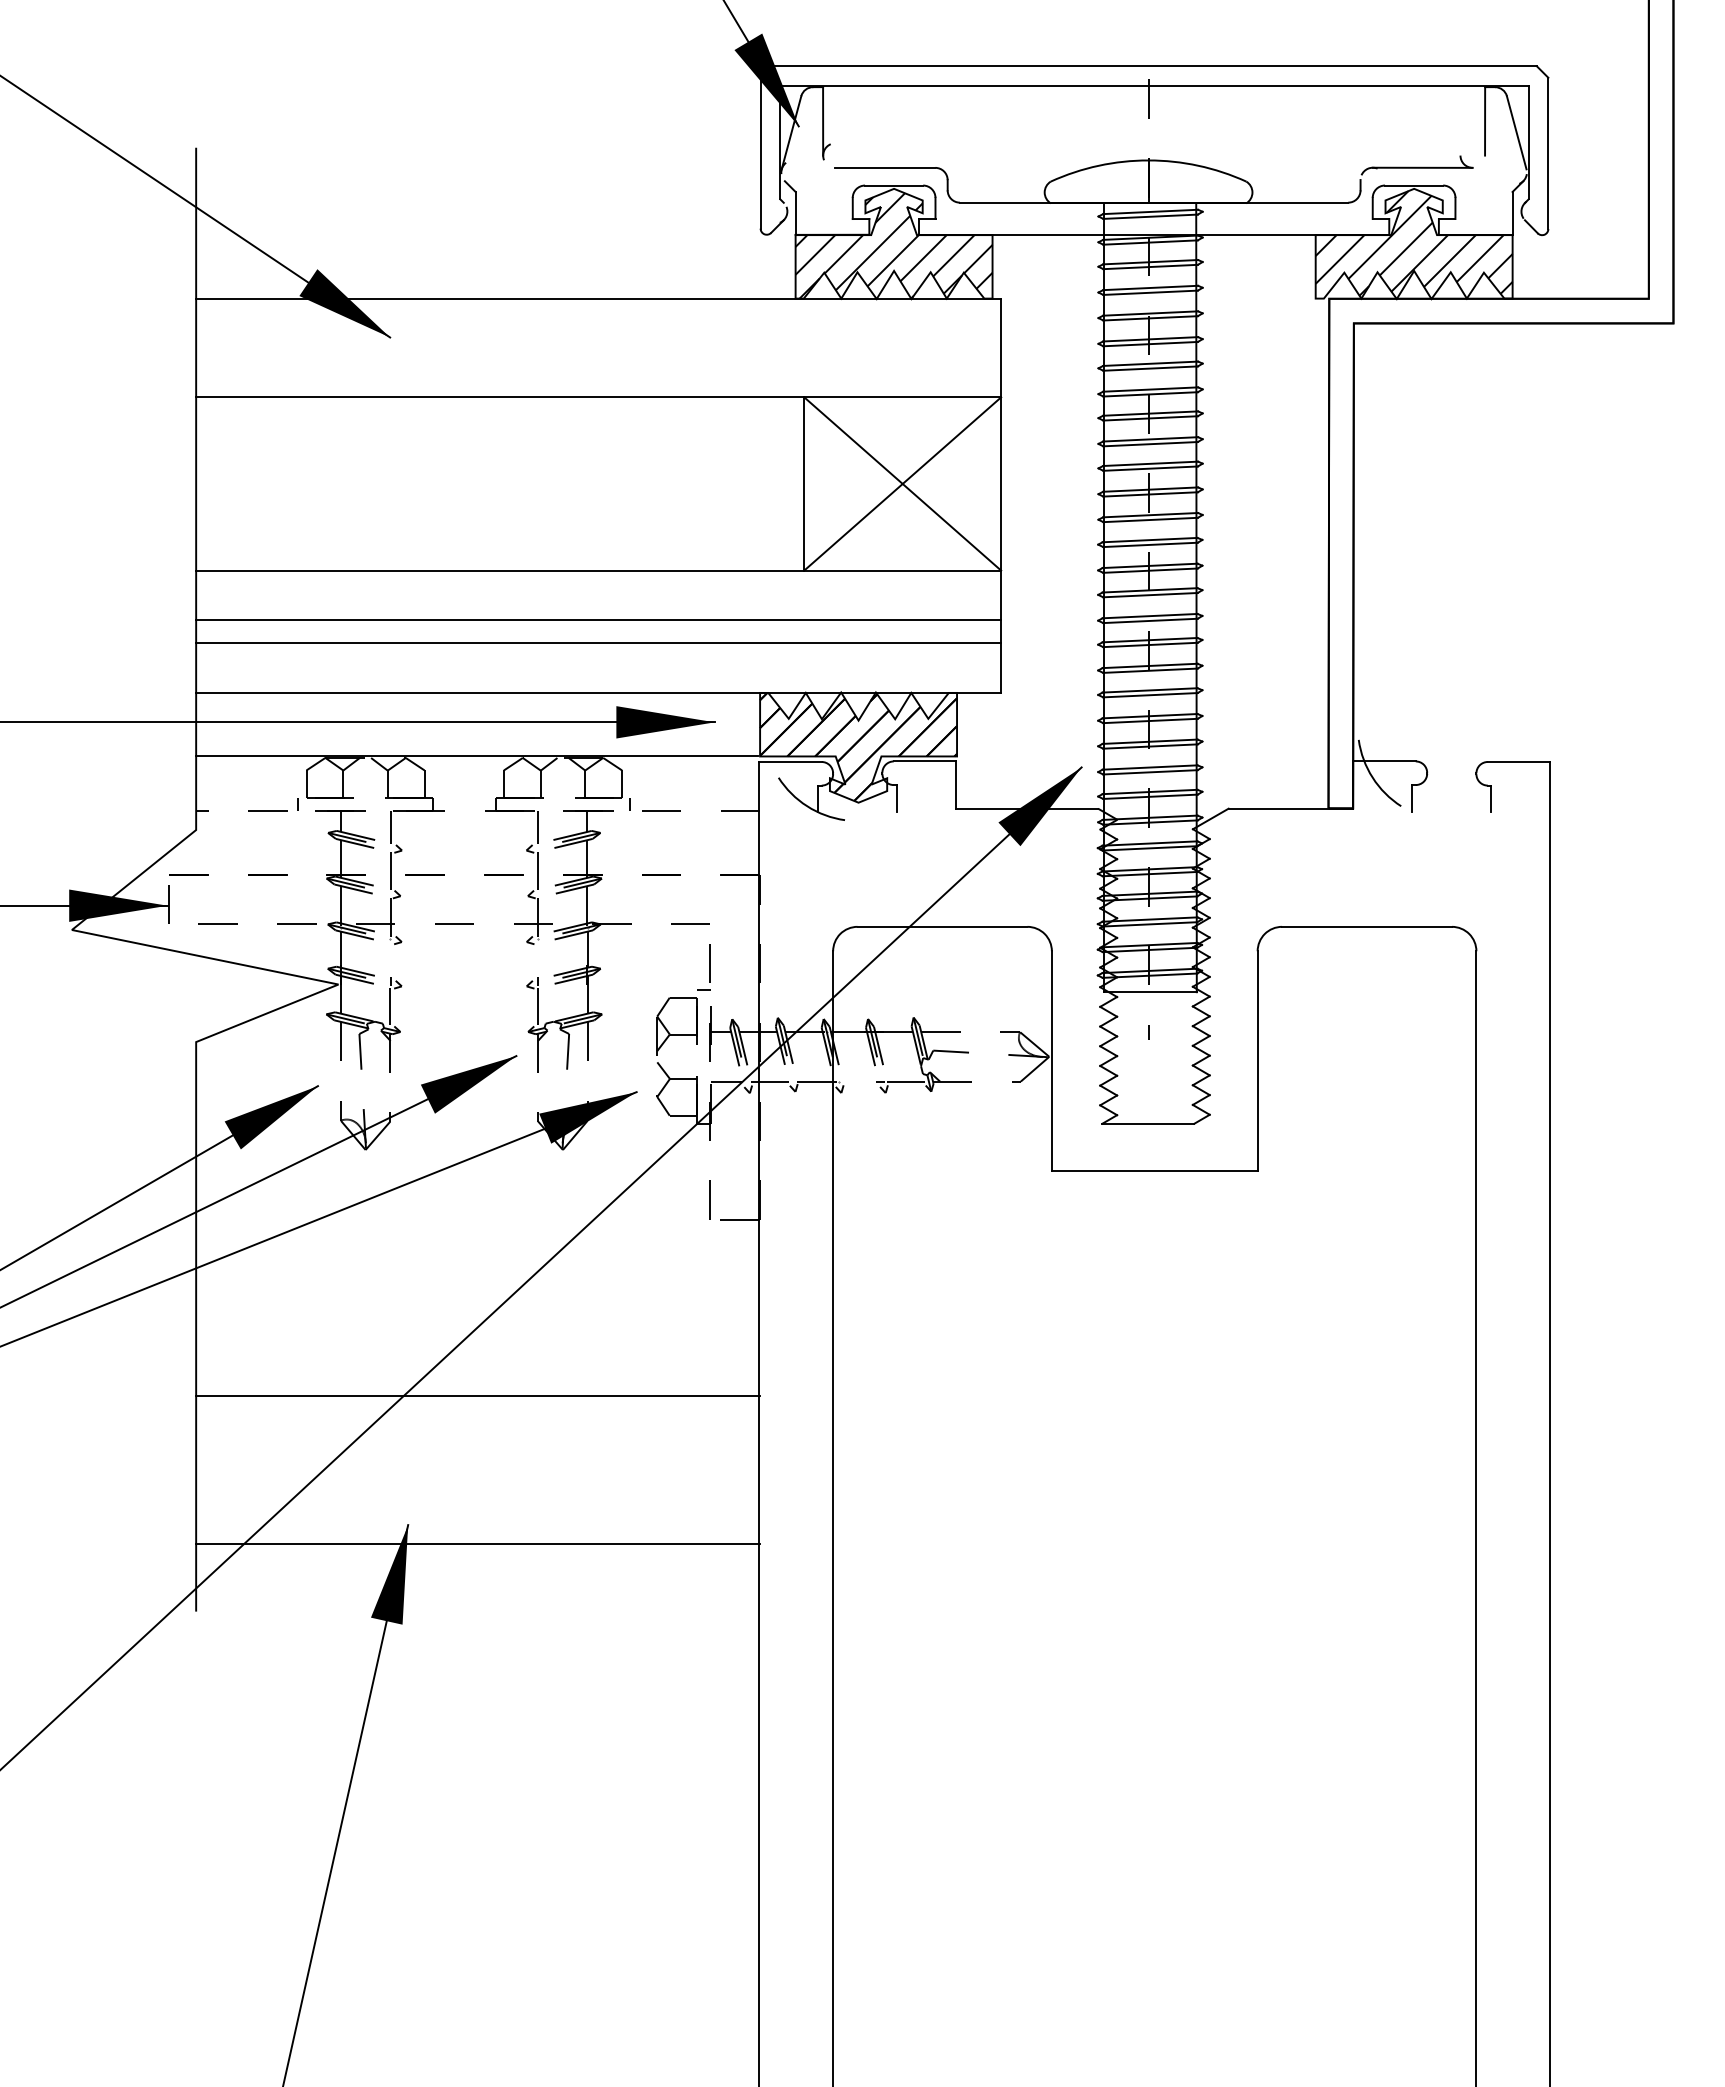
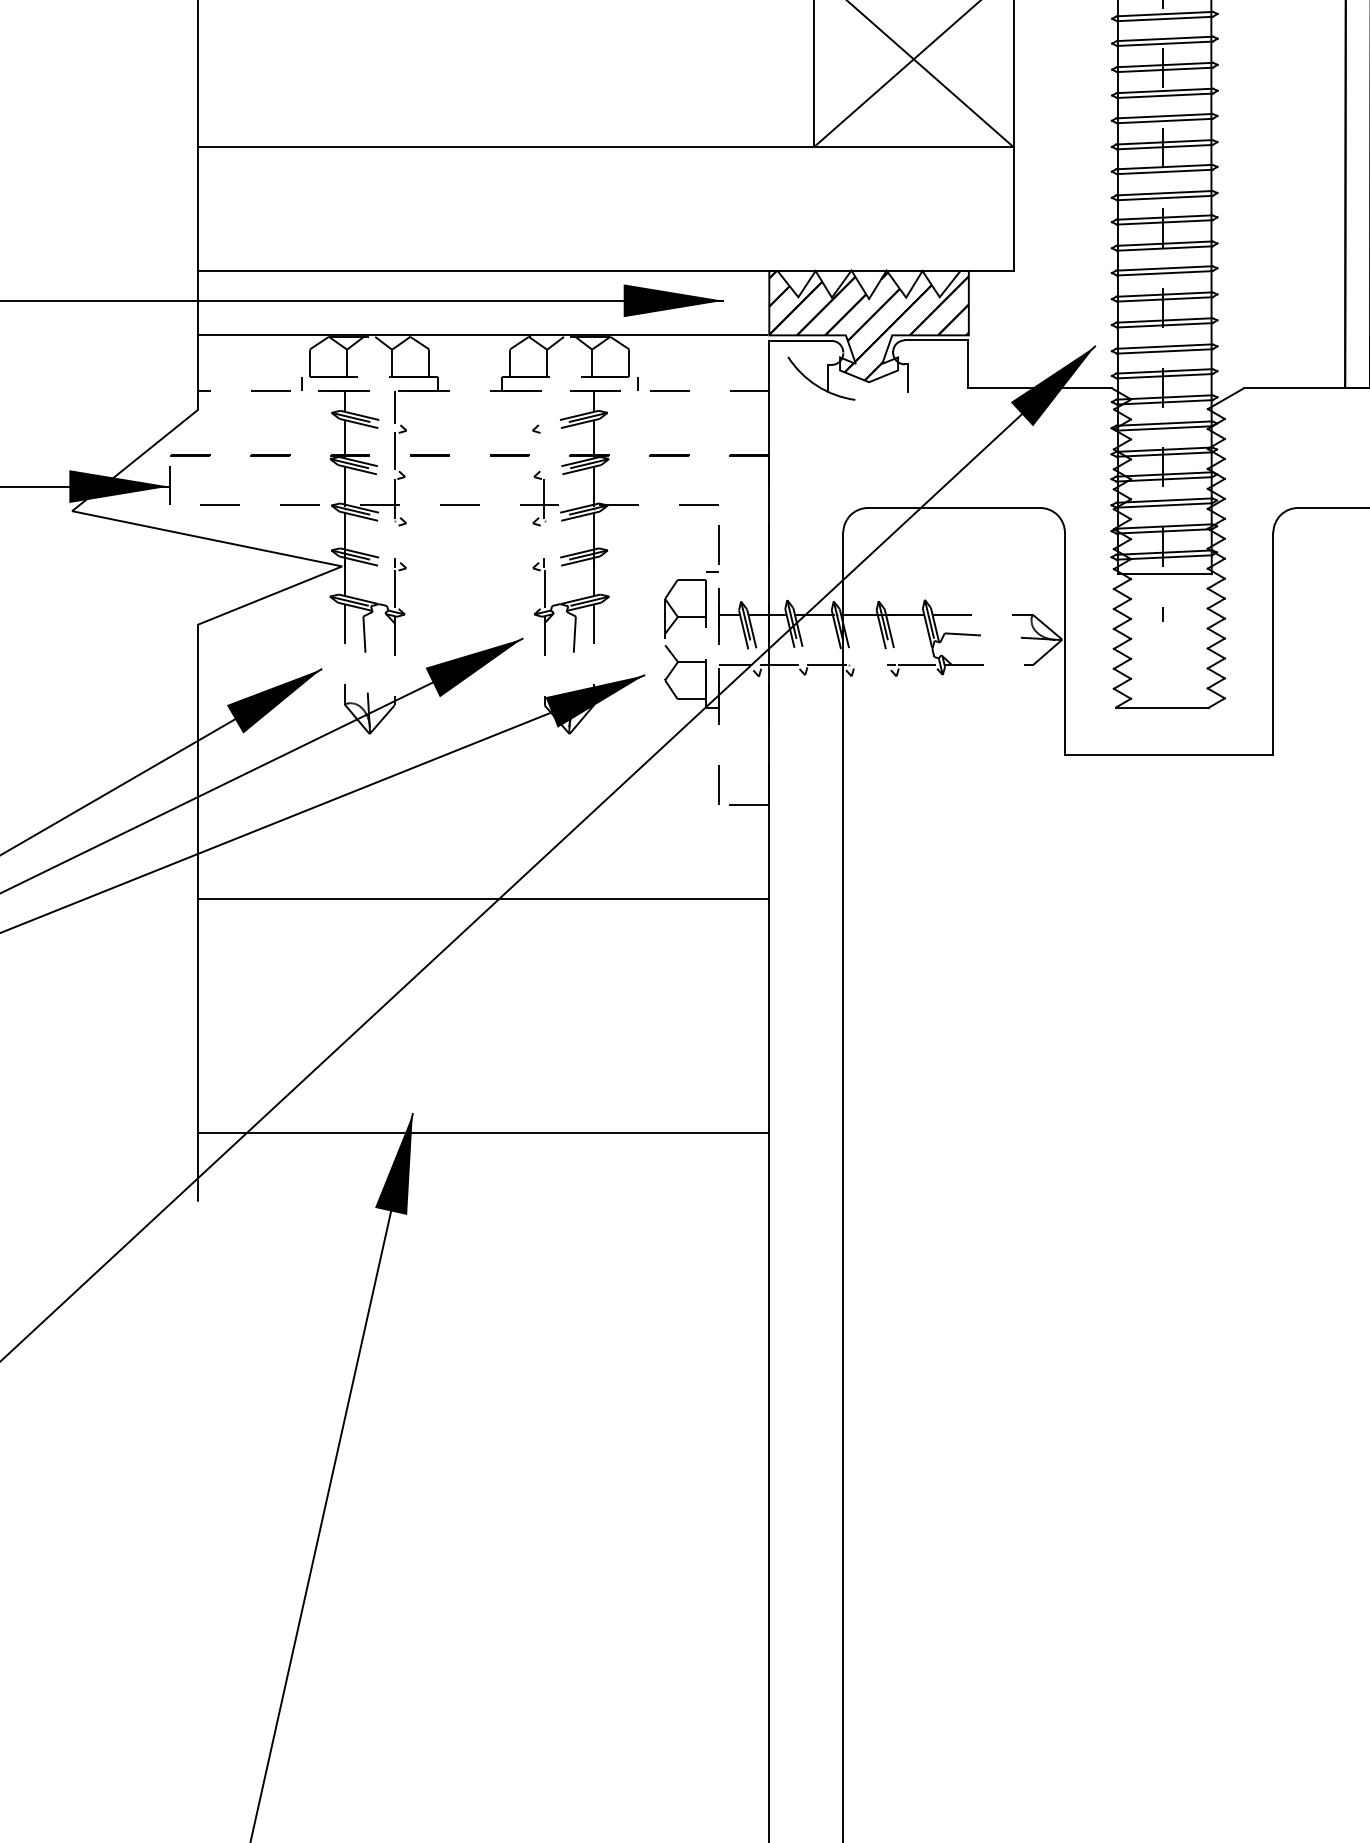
line: (598, 619) -> (605, 196), removed
line: (598, 643) -> (605, 220), removed
line: (537, 827) -> (543, 407), removed
line: (537, 870) -> (543, 450), removed
line: (477, 1396) -> (483, 898), moved

